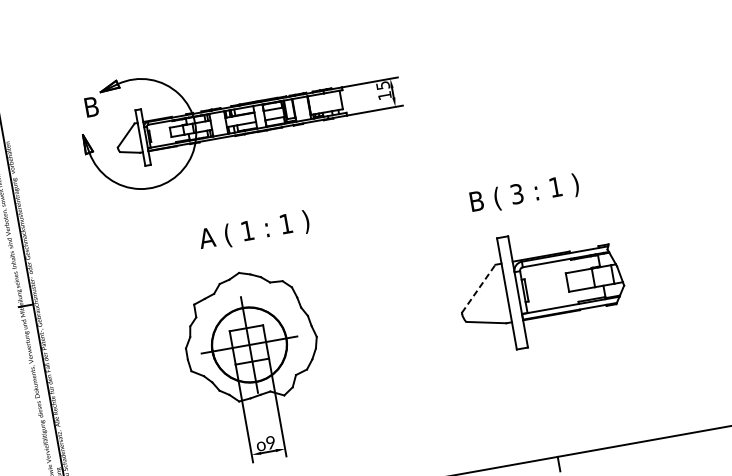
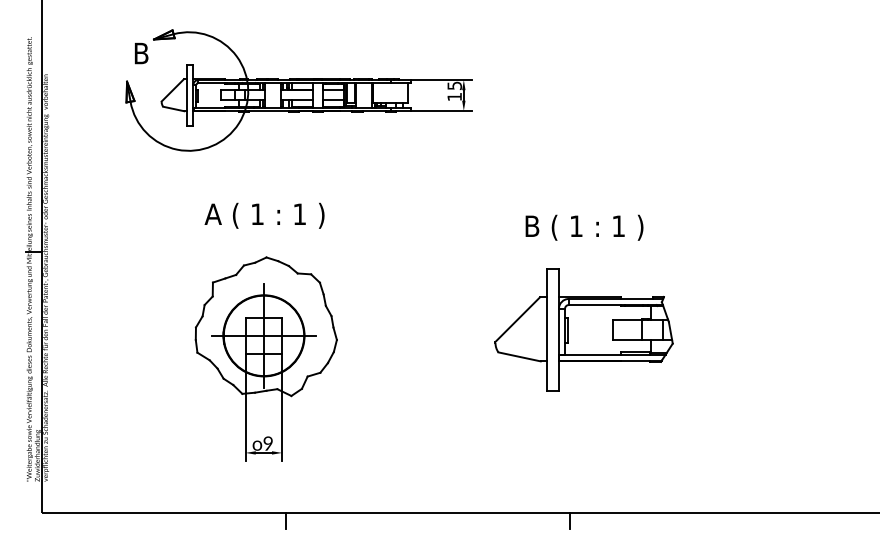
text: (517, 194) -> (576, 226), 3 -> 1
text: (254, 230) -> (264, 215), moved
line: (478, 288) -> (517, 319), dashed -> solid

